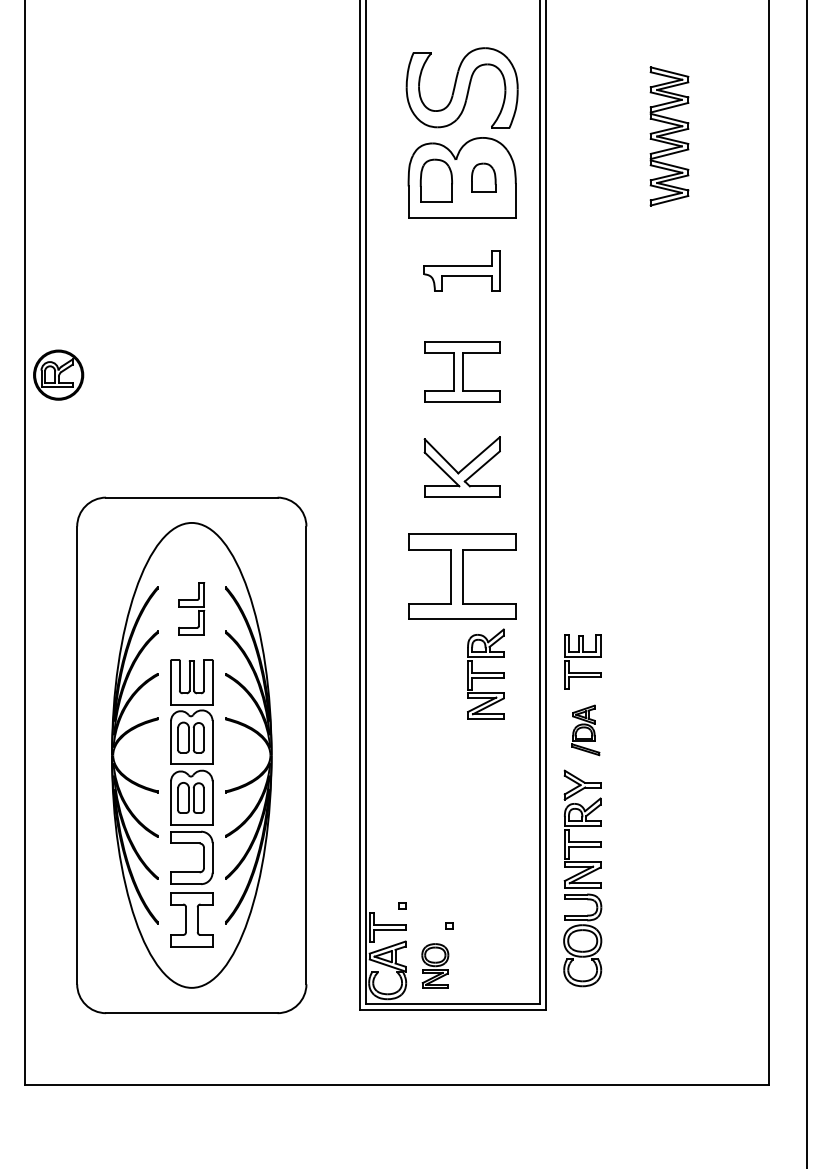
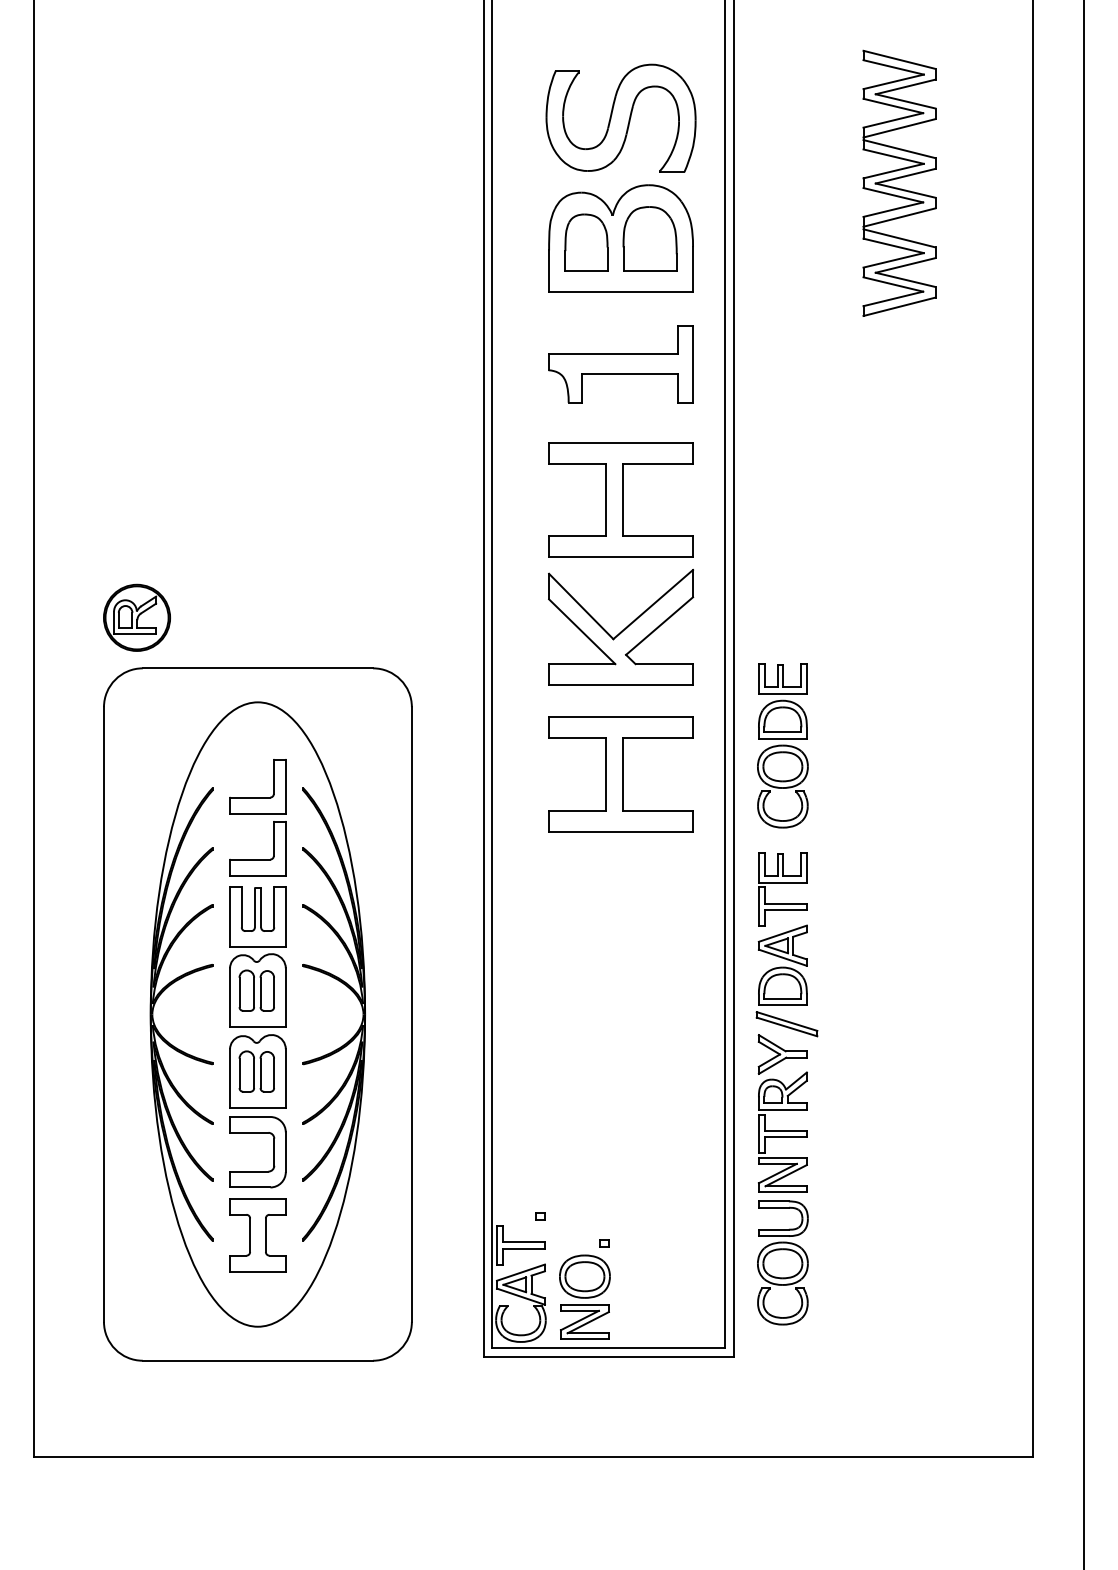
part: (669, 135) -> (899, 182), size x1.43
part: (483, 177) -> (649, 238), size x1.67
part: (461, 271) -> (620, 364), size x1.43
part: (461, 371) -> (620, 499), size x1.43
part: (58, 374) -> (136, 617), moved
part: (462, 467) -> (621, 627), size x1.43
part: (582, 555) -> (782, 745), added
part: (191, 608) -> (257, 817), size x1.67
part: (485, 673) -> (652, 904), removed
part: (585, 730) -> (786, 980), size x1.67
part: (434, 965) -> (584, 1296), size x1.43

